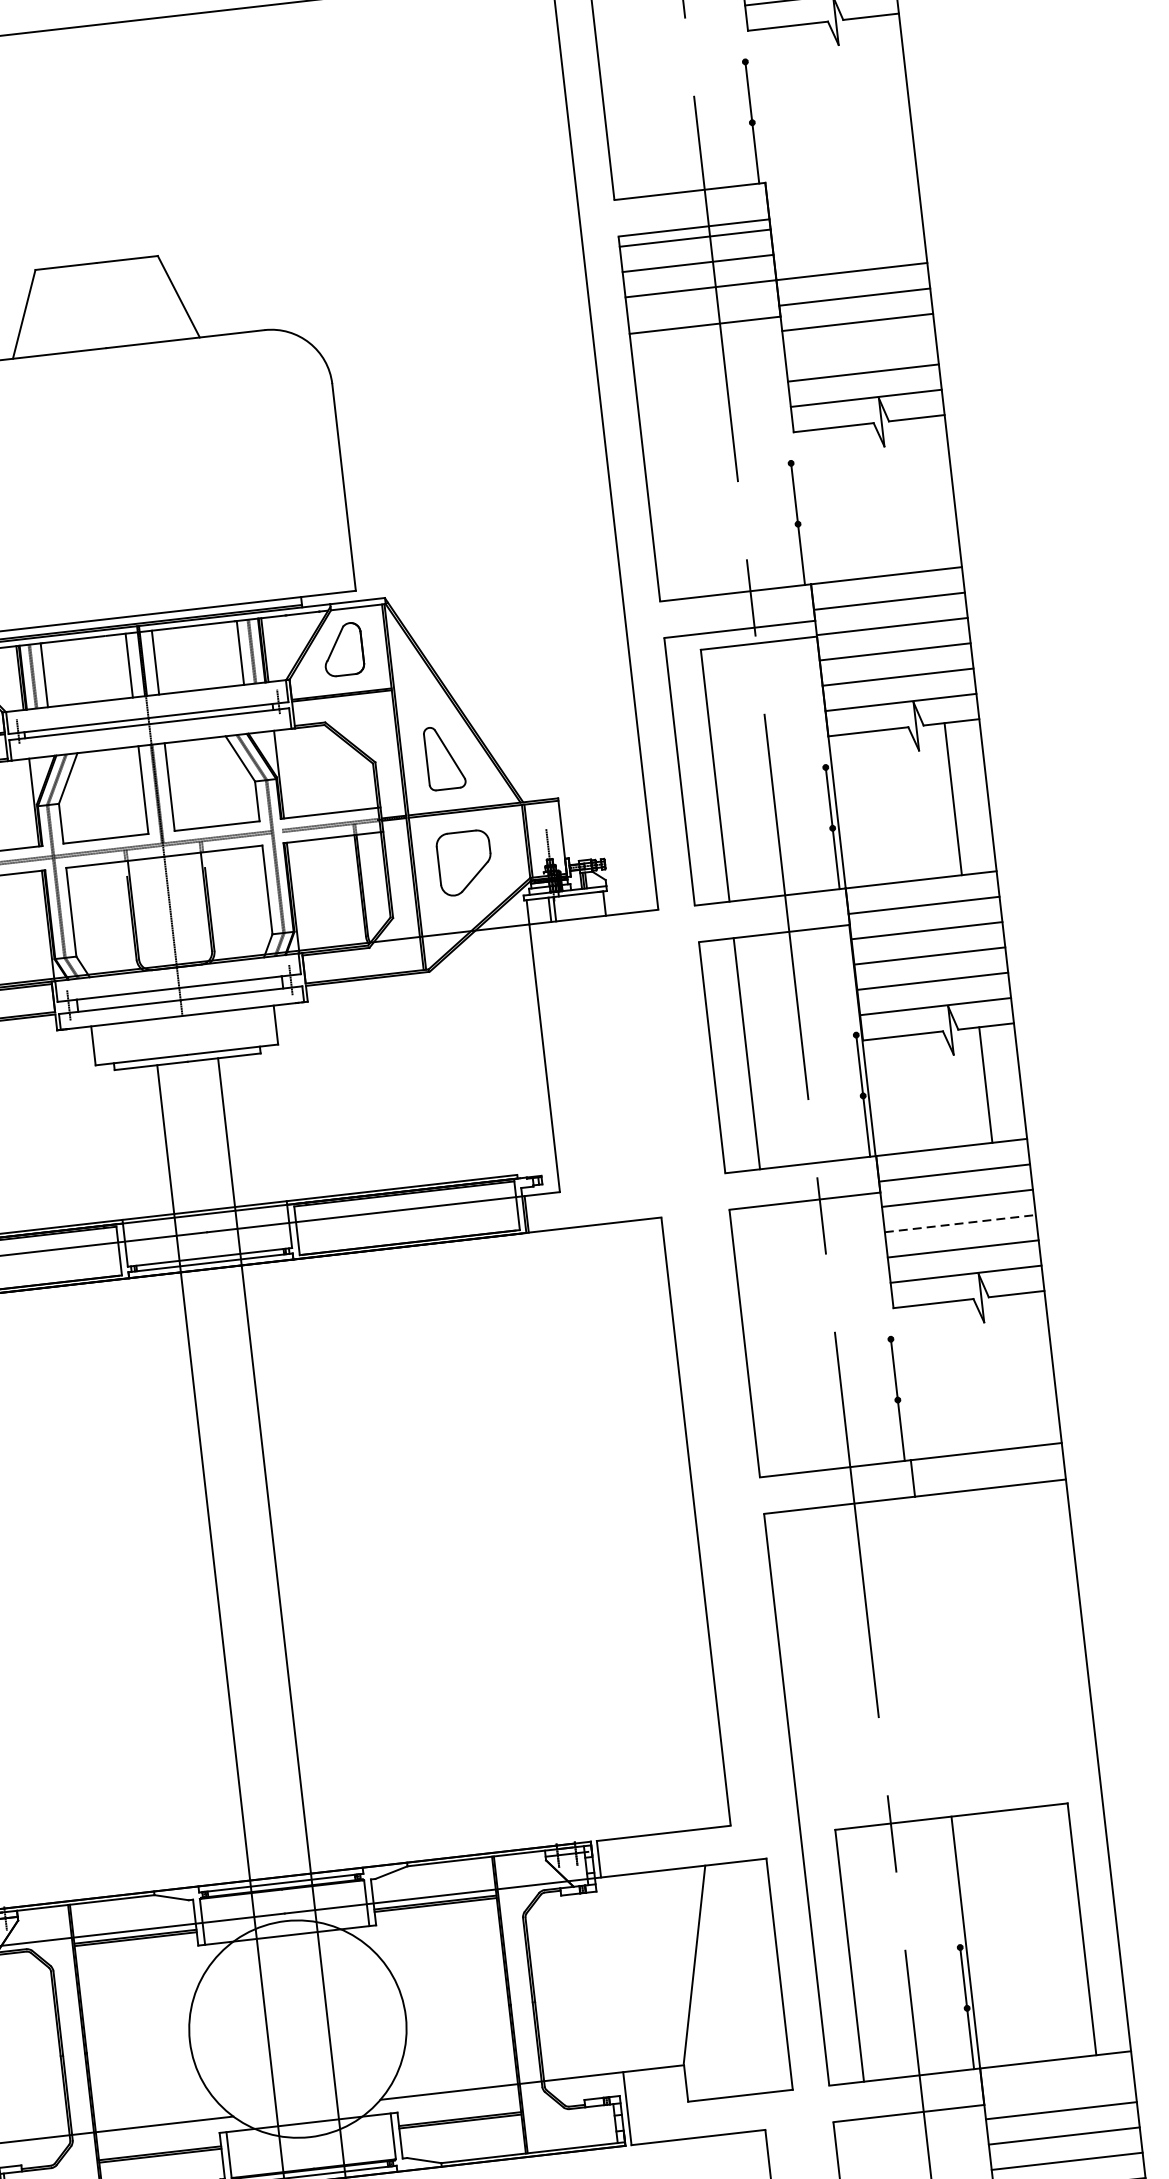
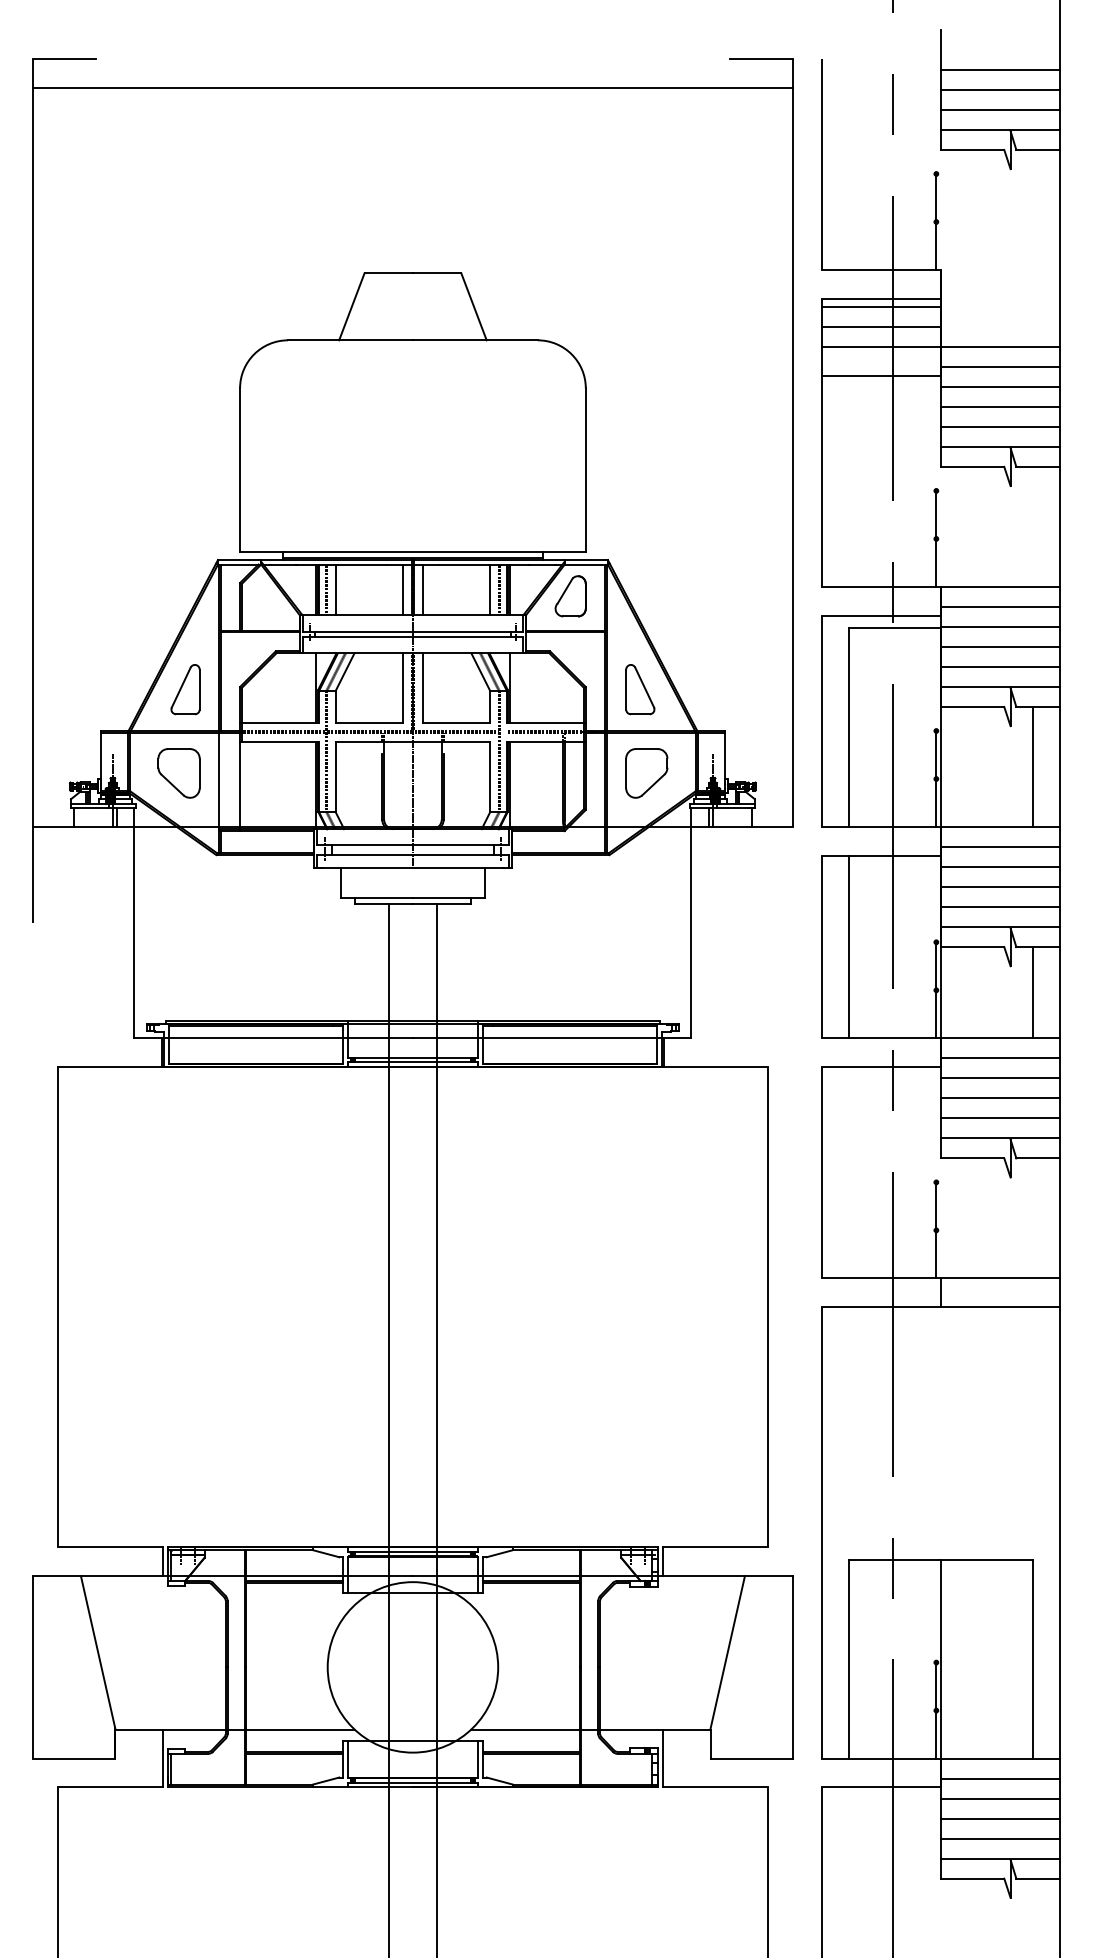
line: (860, 347) -> (1000, 406), added
line: (960, 1223) -> (1000, 1098), dashed -> solid
line: (1058, 2085) -> (1000, 1778), added

